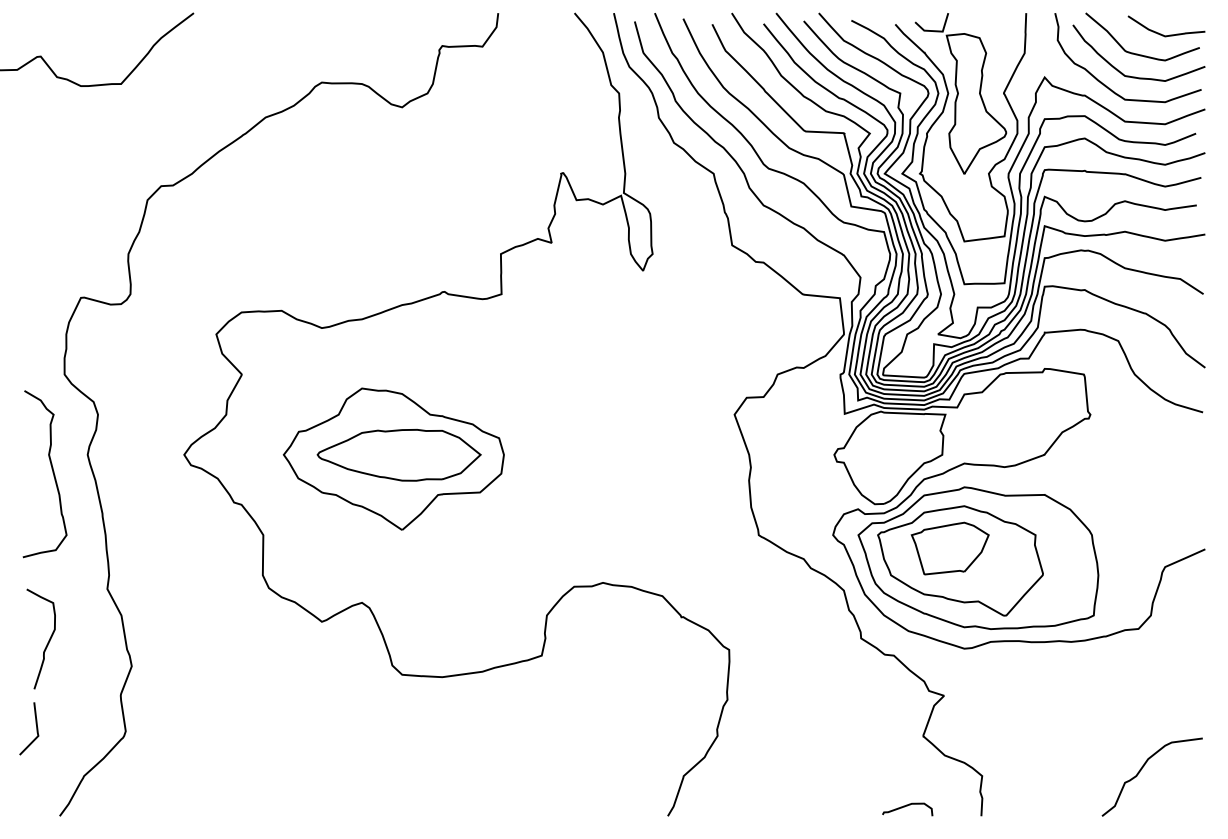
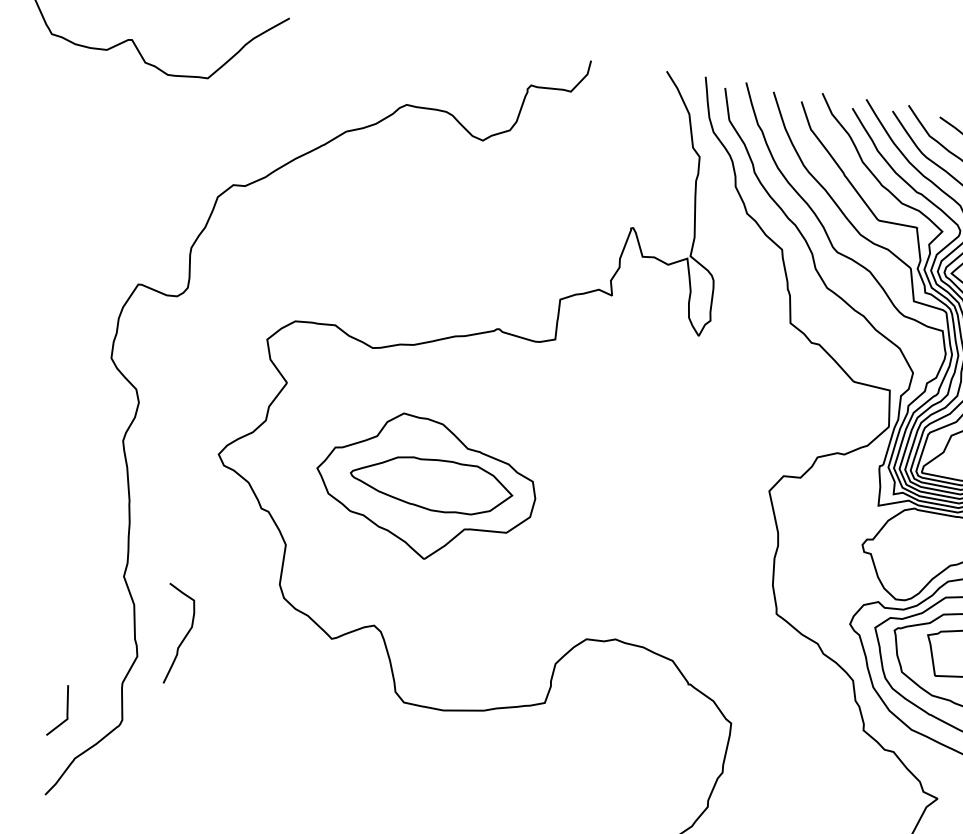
curve: (52, 473) -> (85, 454), removed
curve: (47, 642) -> (182, 638), moved
line: (36, 728) -> (66, 711), moved

